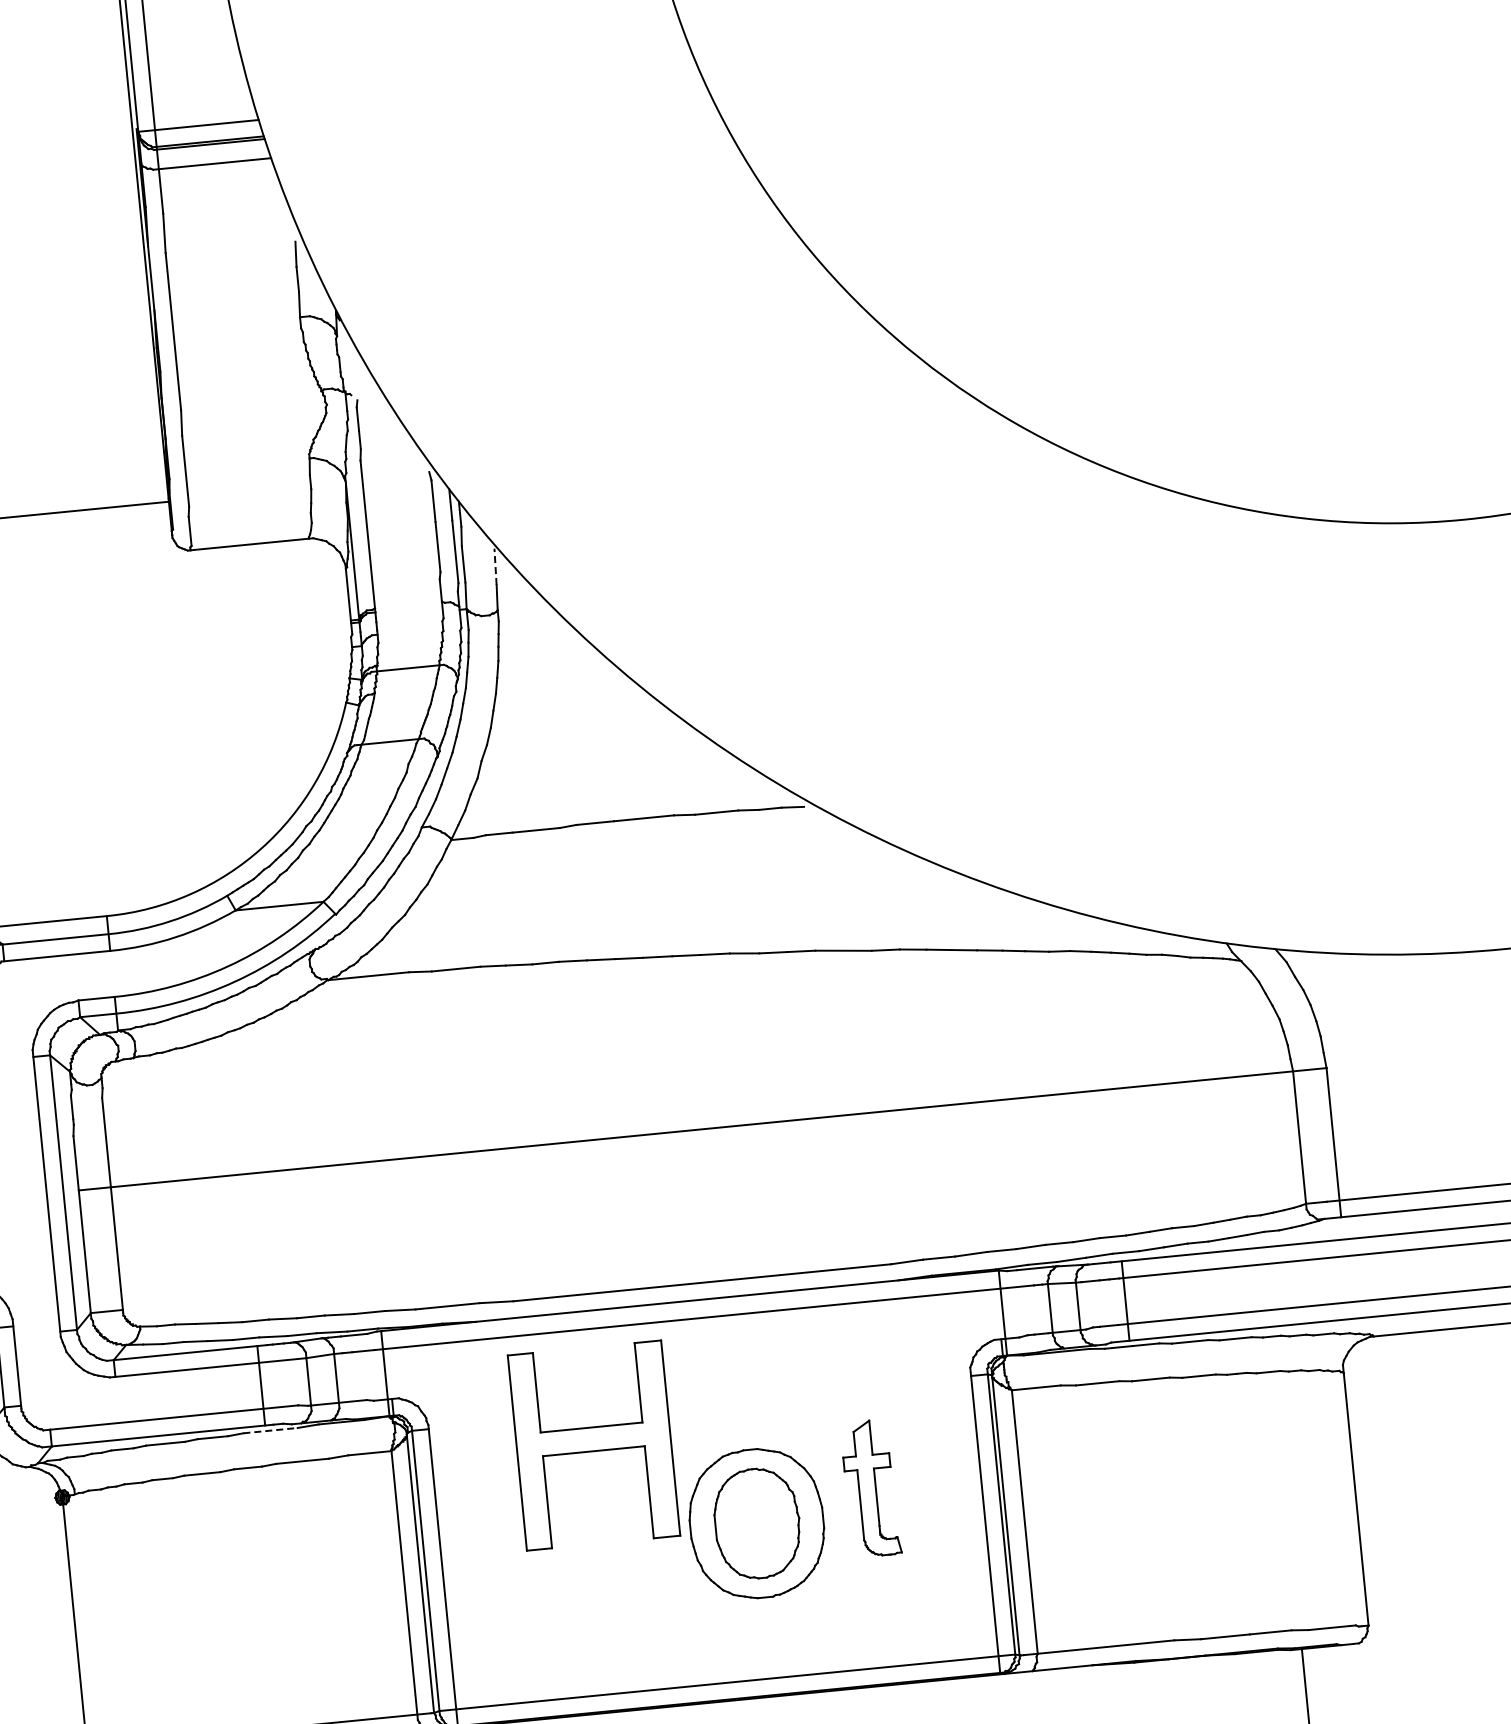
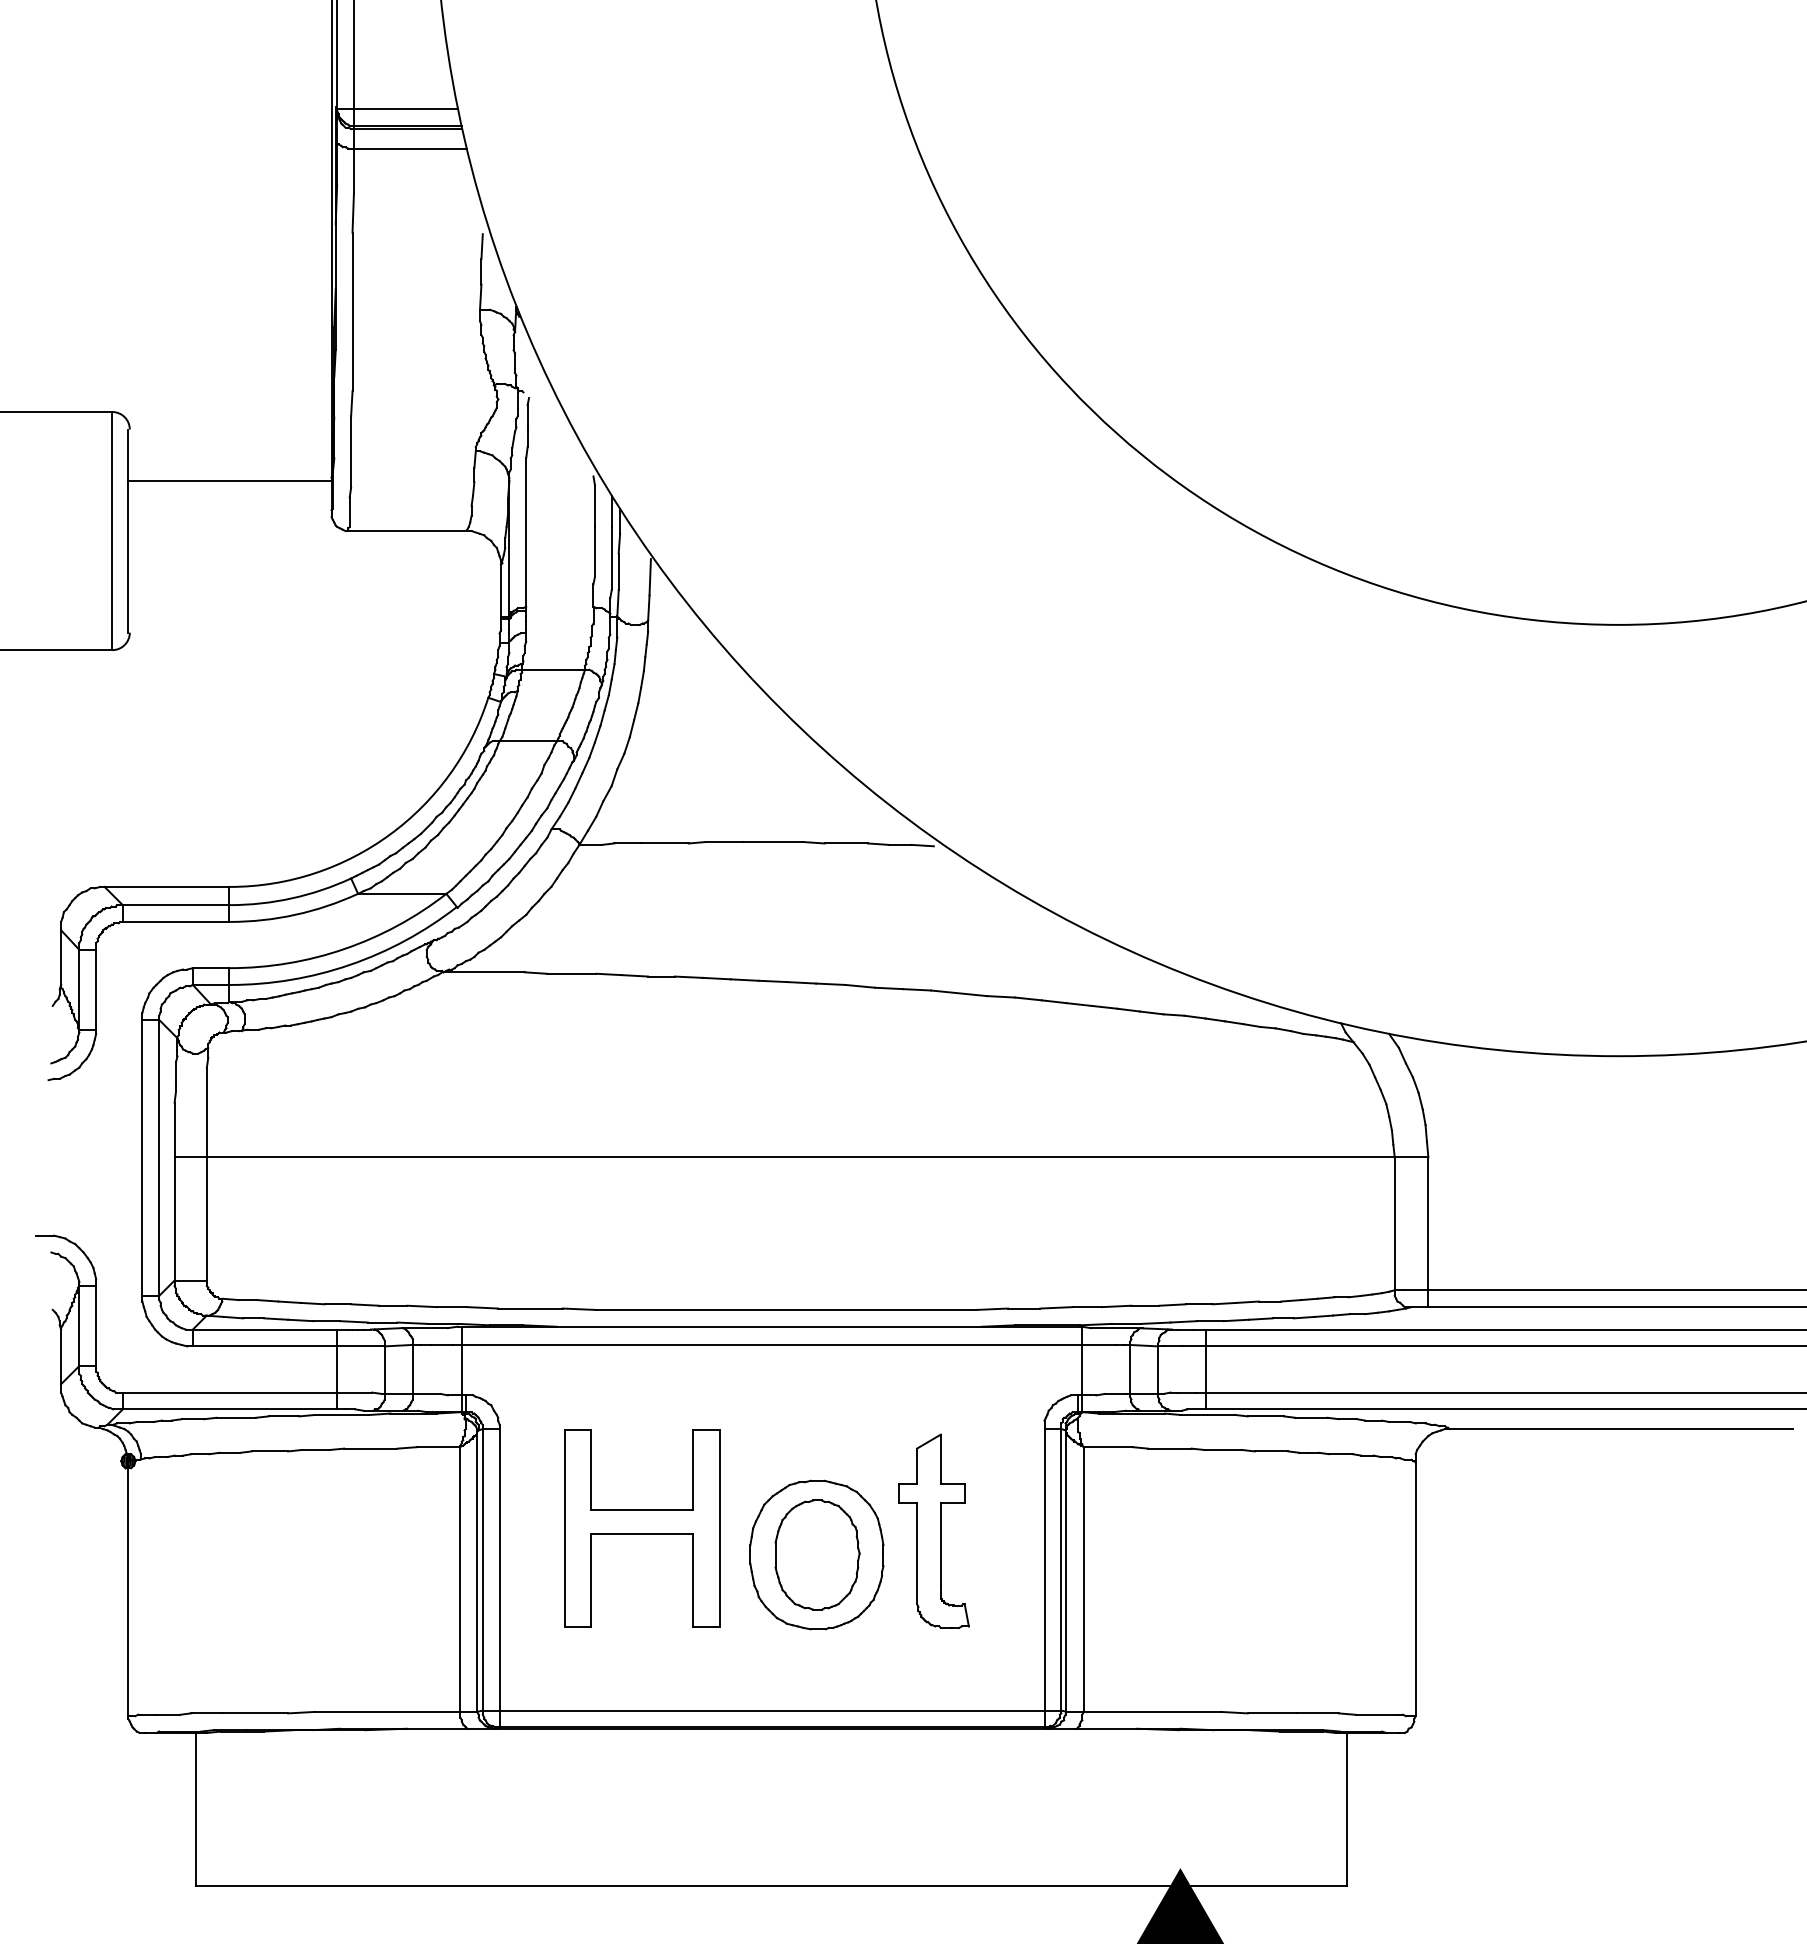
line: (495, 566) -> (650, 576), dashed -> solid
line: (271, 1431) -> (342, 1415), dashed -> solid
part: (594, 1445) -> (642, 1528), moved
part: (870, 1487) -> (933, 1530), size x1.43

